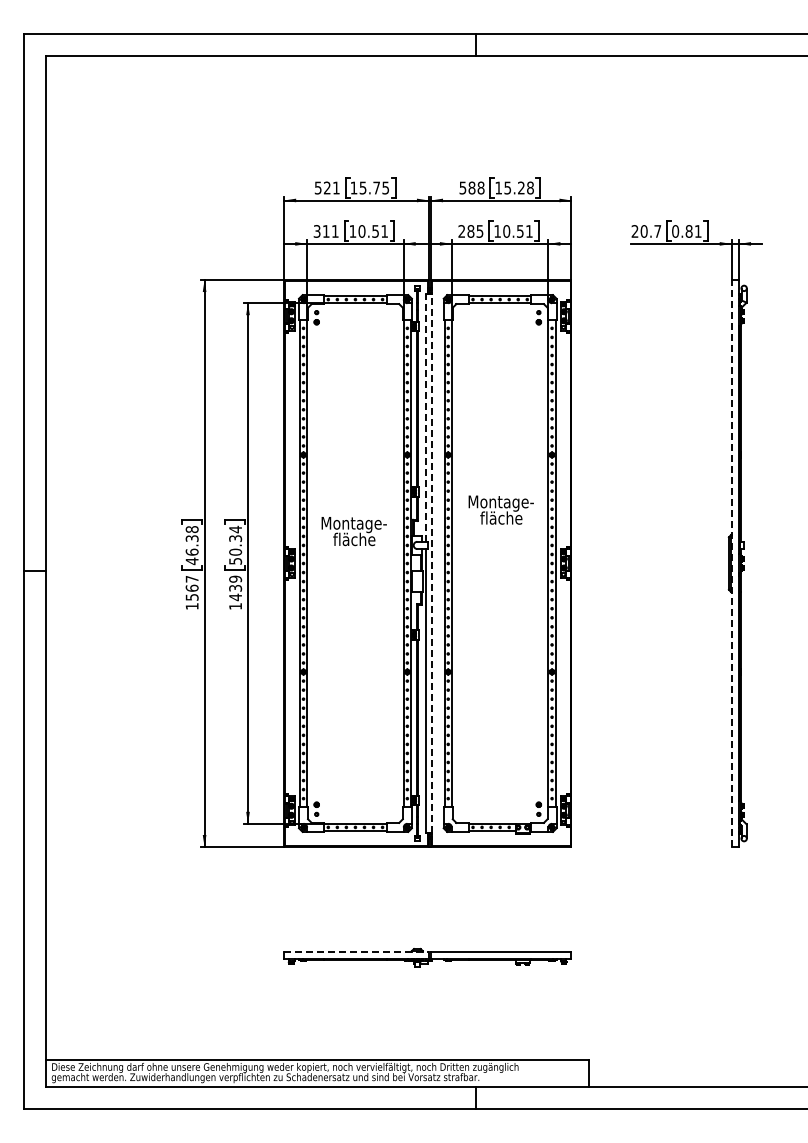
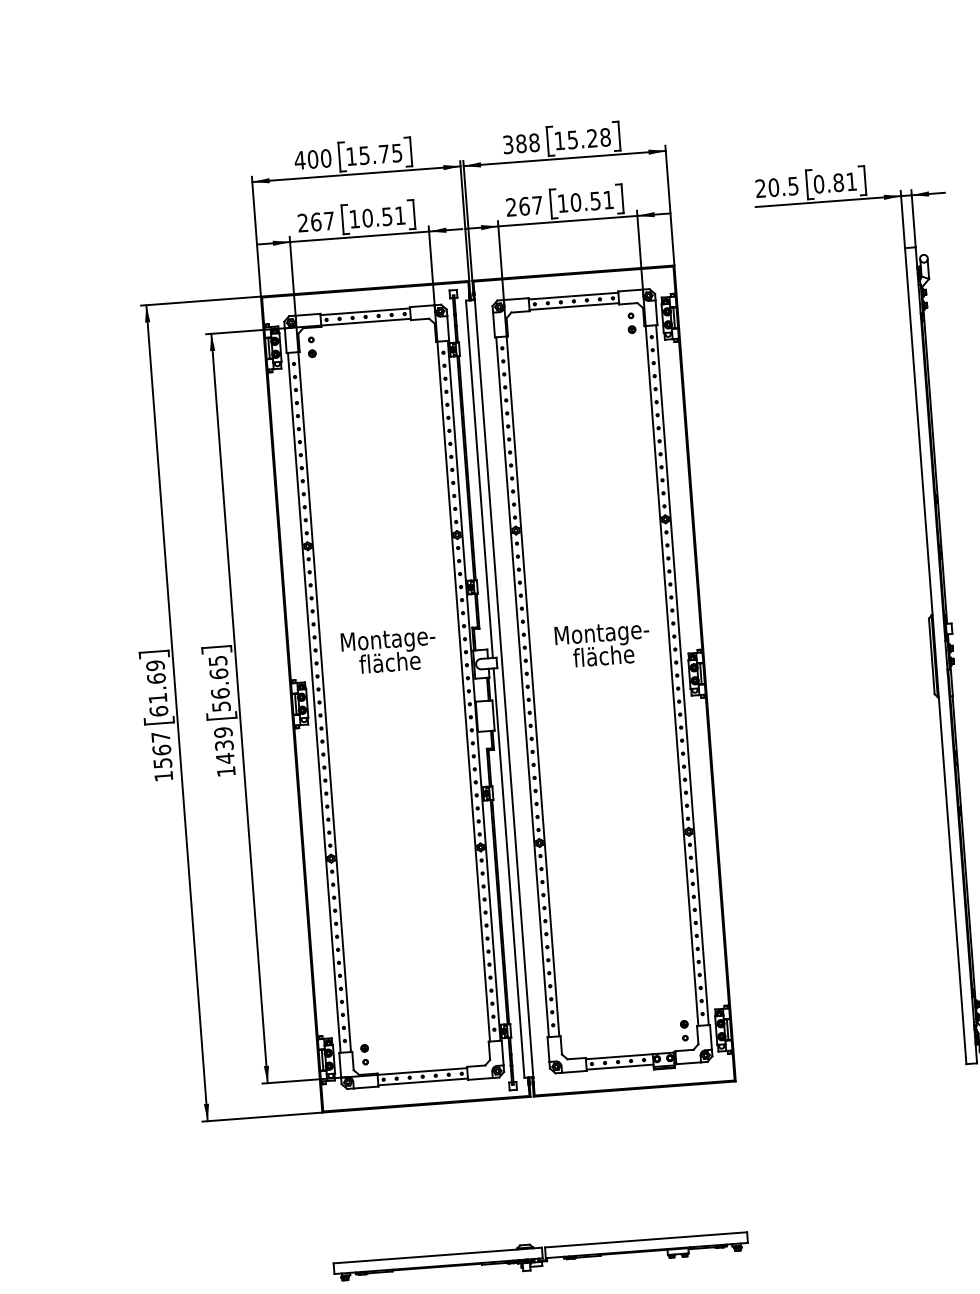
text: (326, 187) -> (311, 158), 521 -> 400
text: (462, 187) -> (507, 144), 588 -> 388
text: (325, 231) -> (315, 222), 311 -> 267
text: (475, 231) -> (531, 205), 285 -> 267
text: (657, 231) -> (793, 186), 20.7 -> 20.5
line: (425, 417) -> (479, 479), dashed -> solid
text: (500, 509) -> (601, 643), moved
text: (235, 540) -> (219, 676), 50.34 -> 56.65
text: (191, 545) -> (156, 688), 46.38 -> 61.69
line: (431, 563) -> (503, 688), dashed -> solid
line: (731, 563) -> (935, 656), dashed -> solid
line: (357, 951) -> (439, 1255), dashed -> solid

